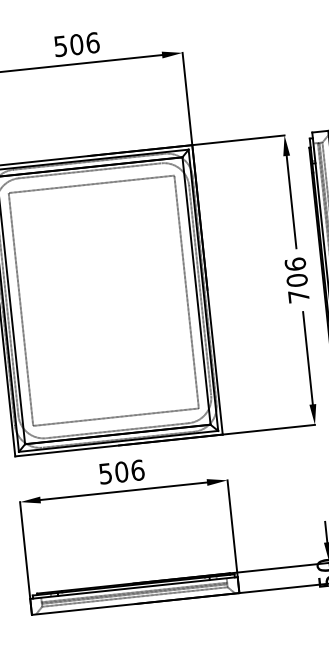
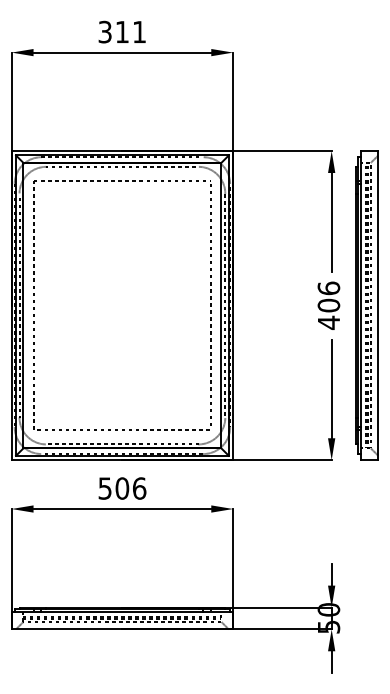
text: (76, 44) -> (122, 31), 506 -> 311
text: (298, 296) -> (328, 322), 706 -> 406

